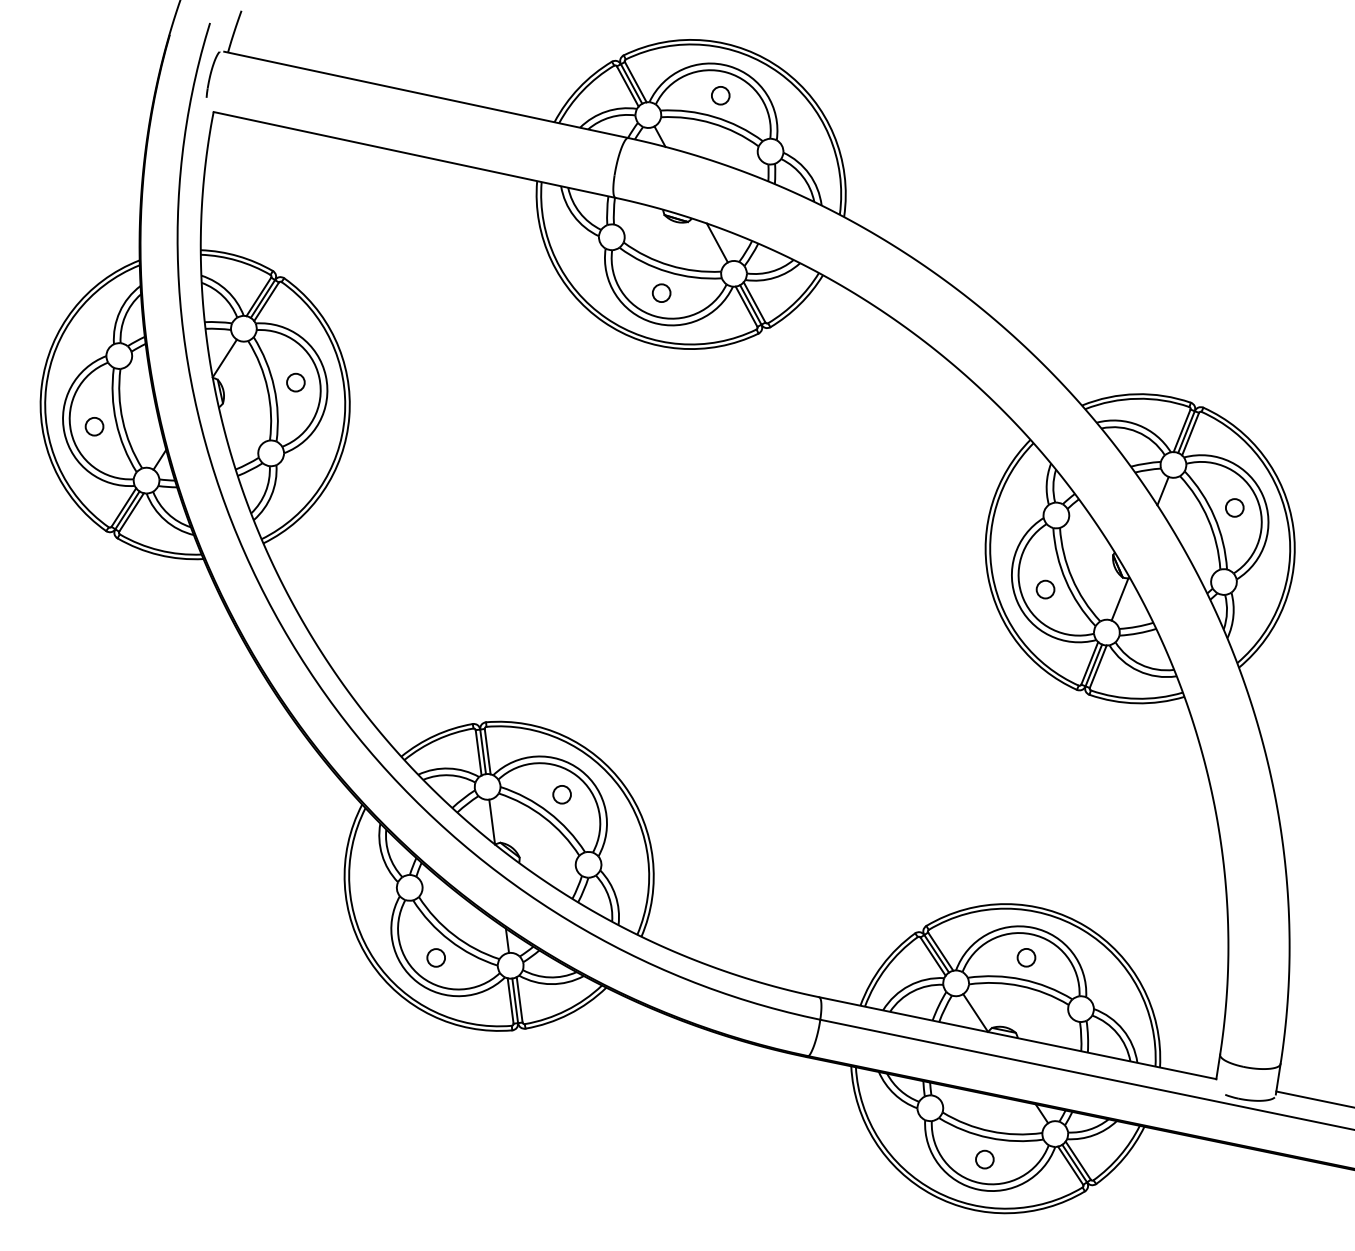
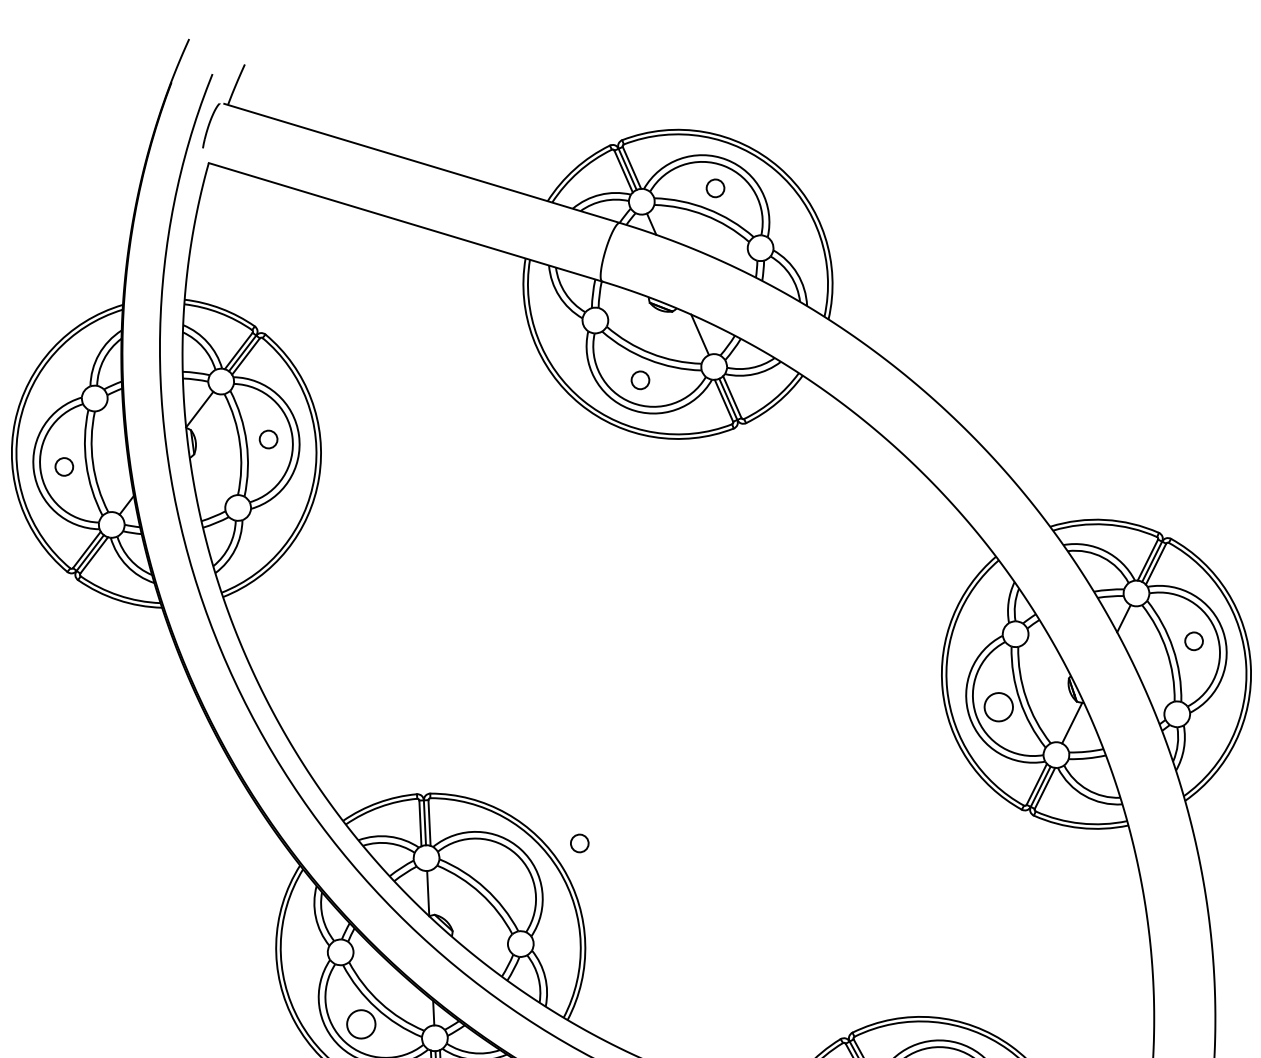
circle: (1045, 589) -> (998, 707), size x1.6
circle: (561, 794) -> (579, 843), moved
circle: (436, 957) -> (361, 1023), size x1.6

